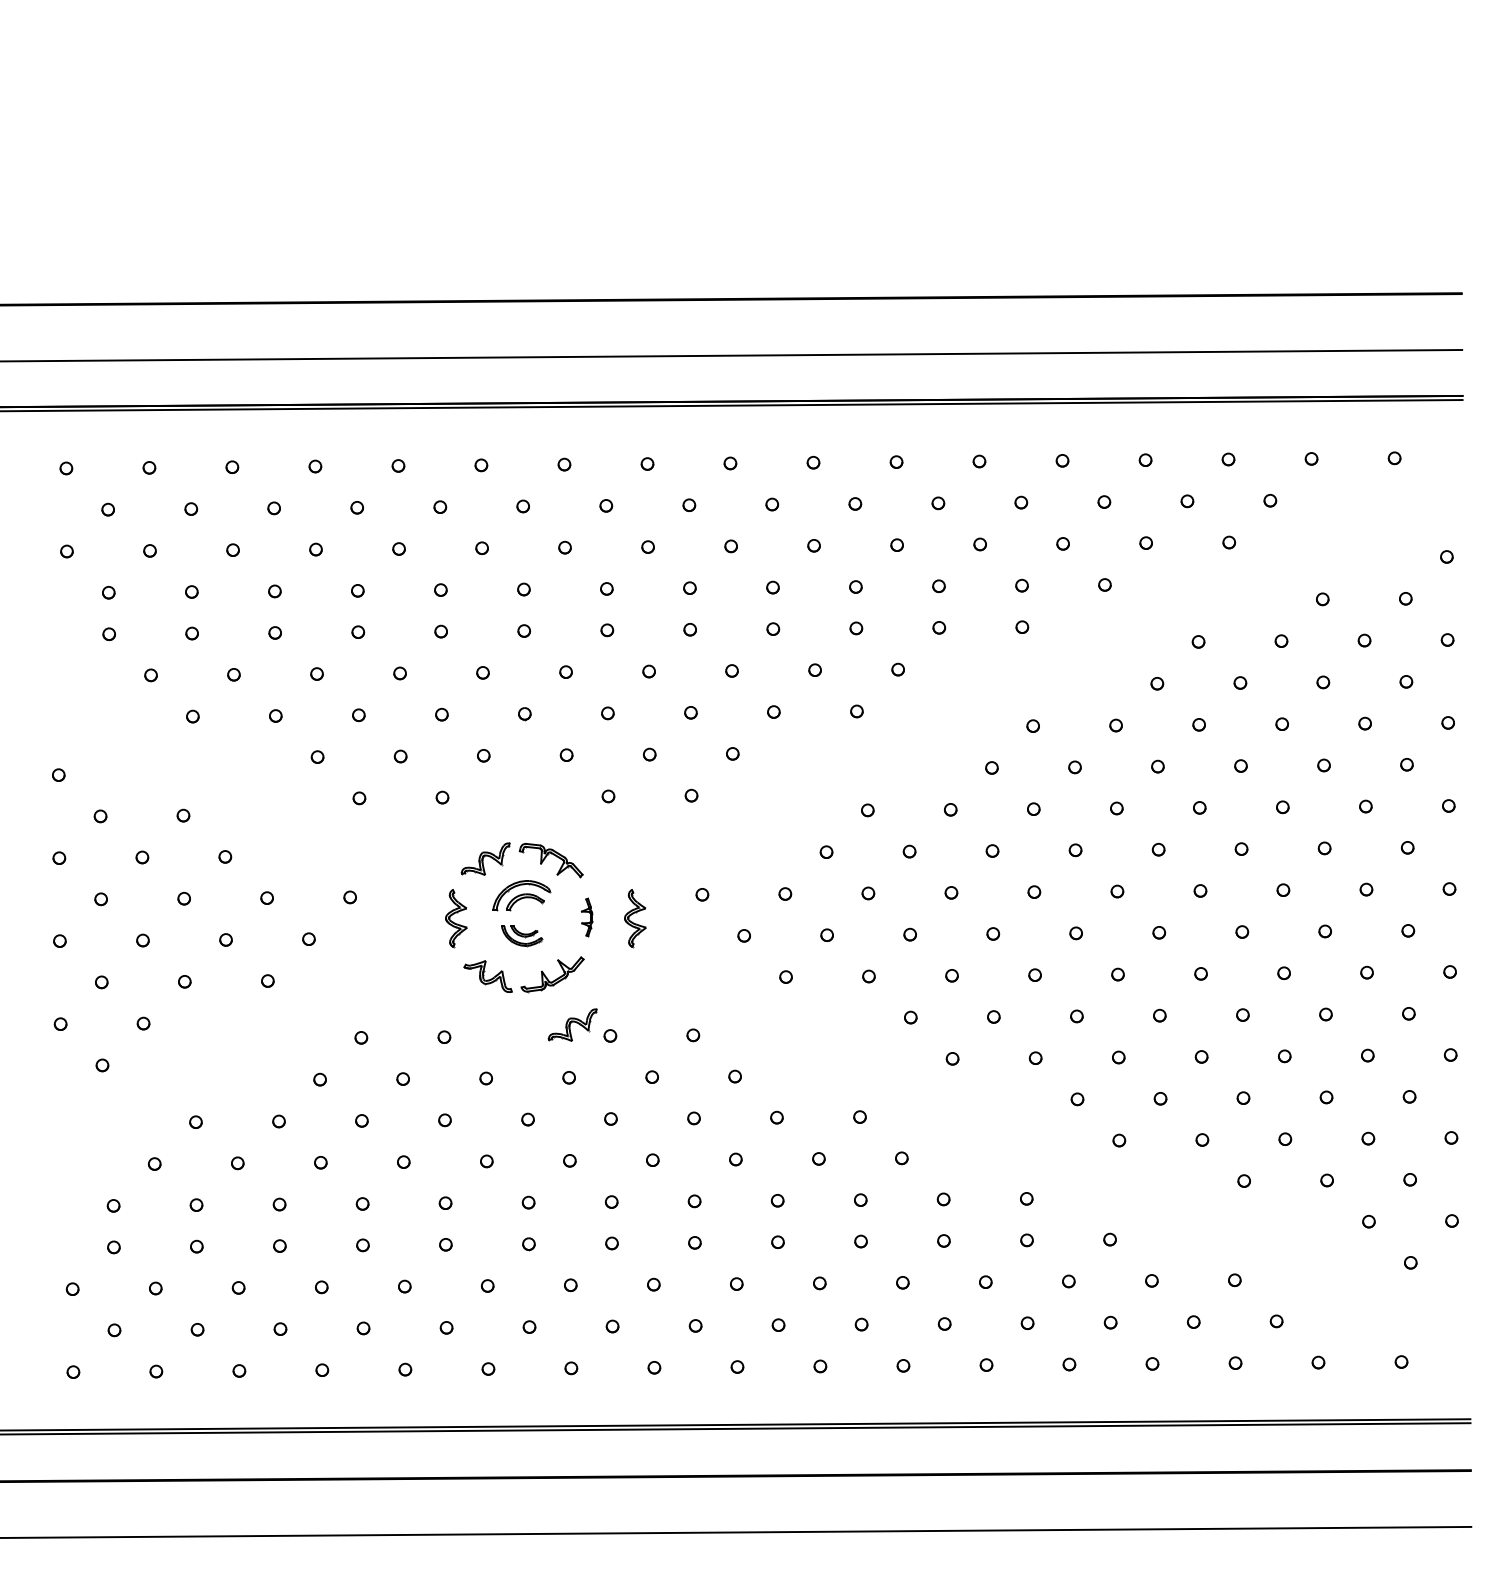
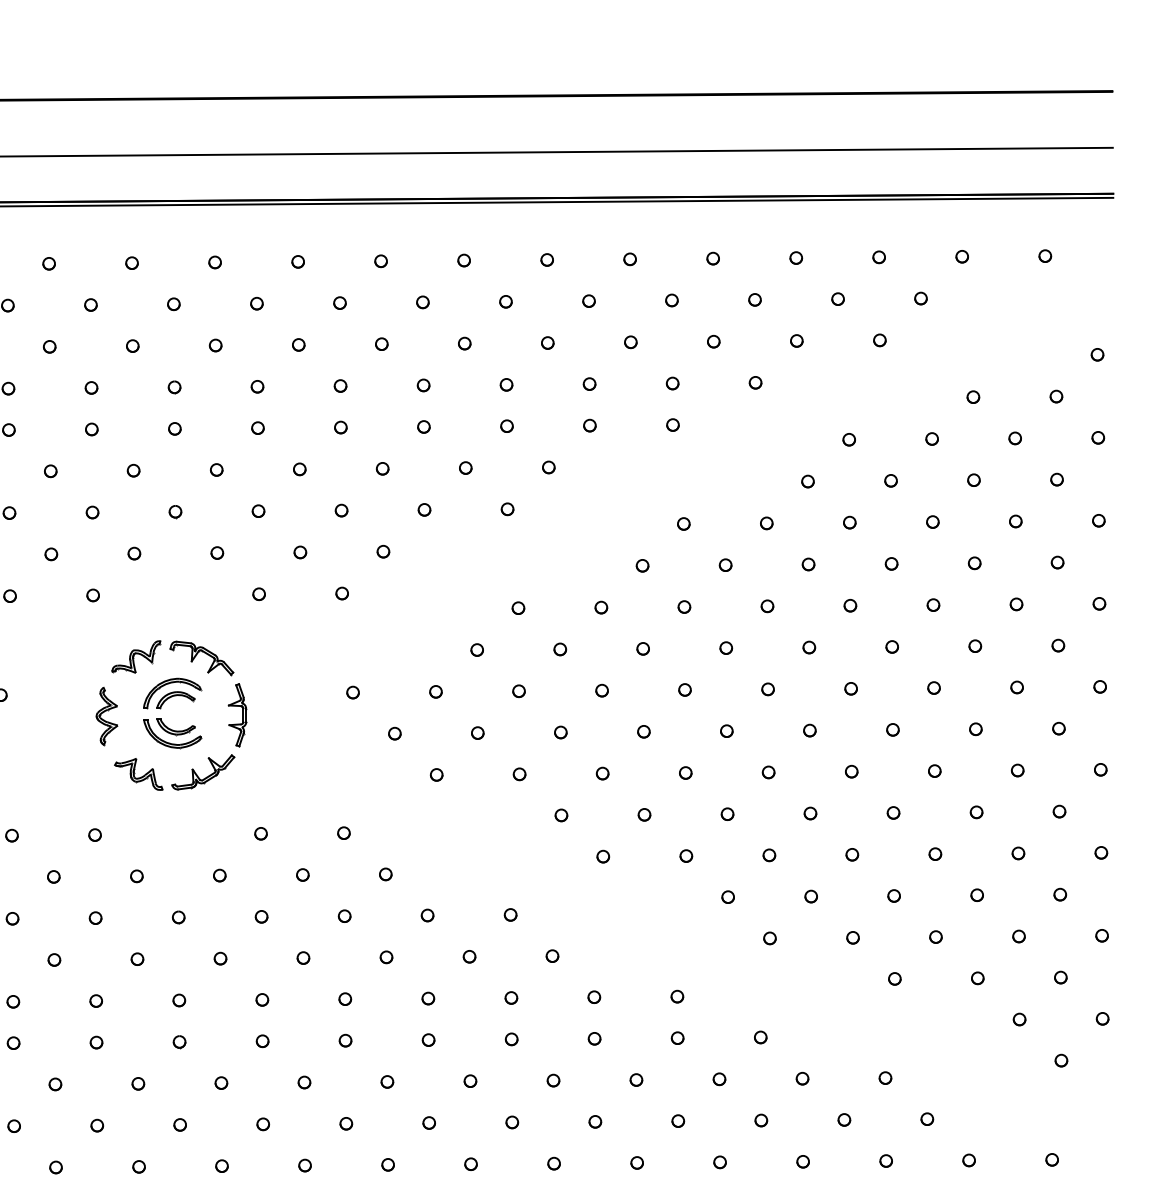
part: (587, 917) -> (238, 715), size x1.67
part: (635, 918) -> (286, 716), removed
part: (521, 936) -> (172, 734), size x1.43
part: (572, 1024) -> (223, 822), removed

